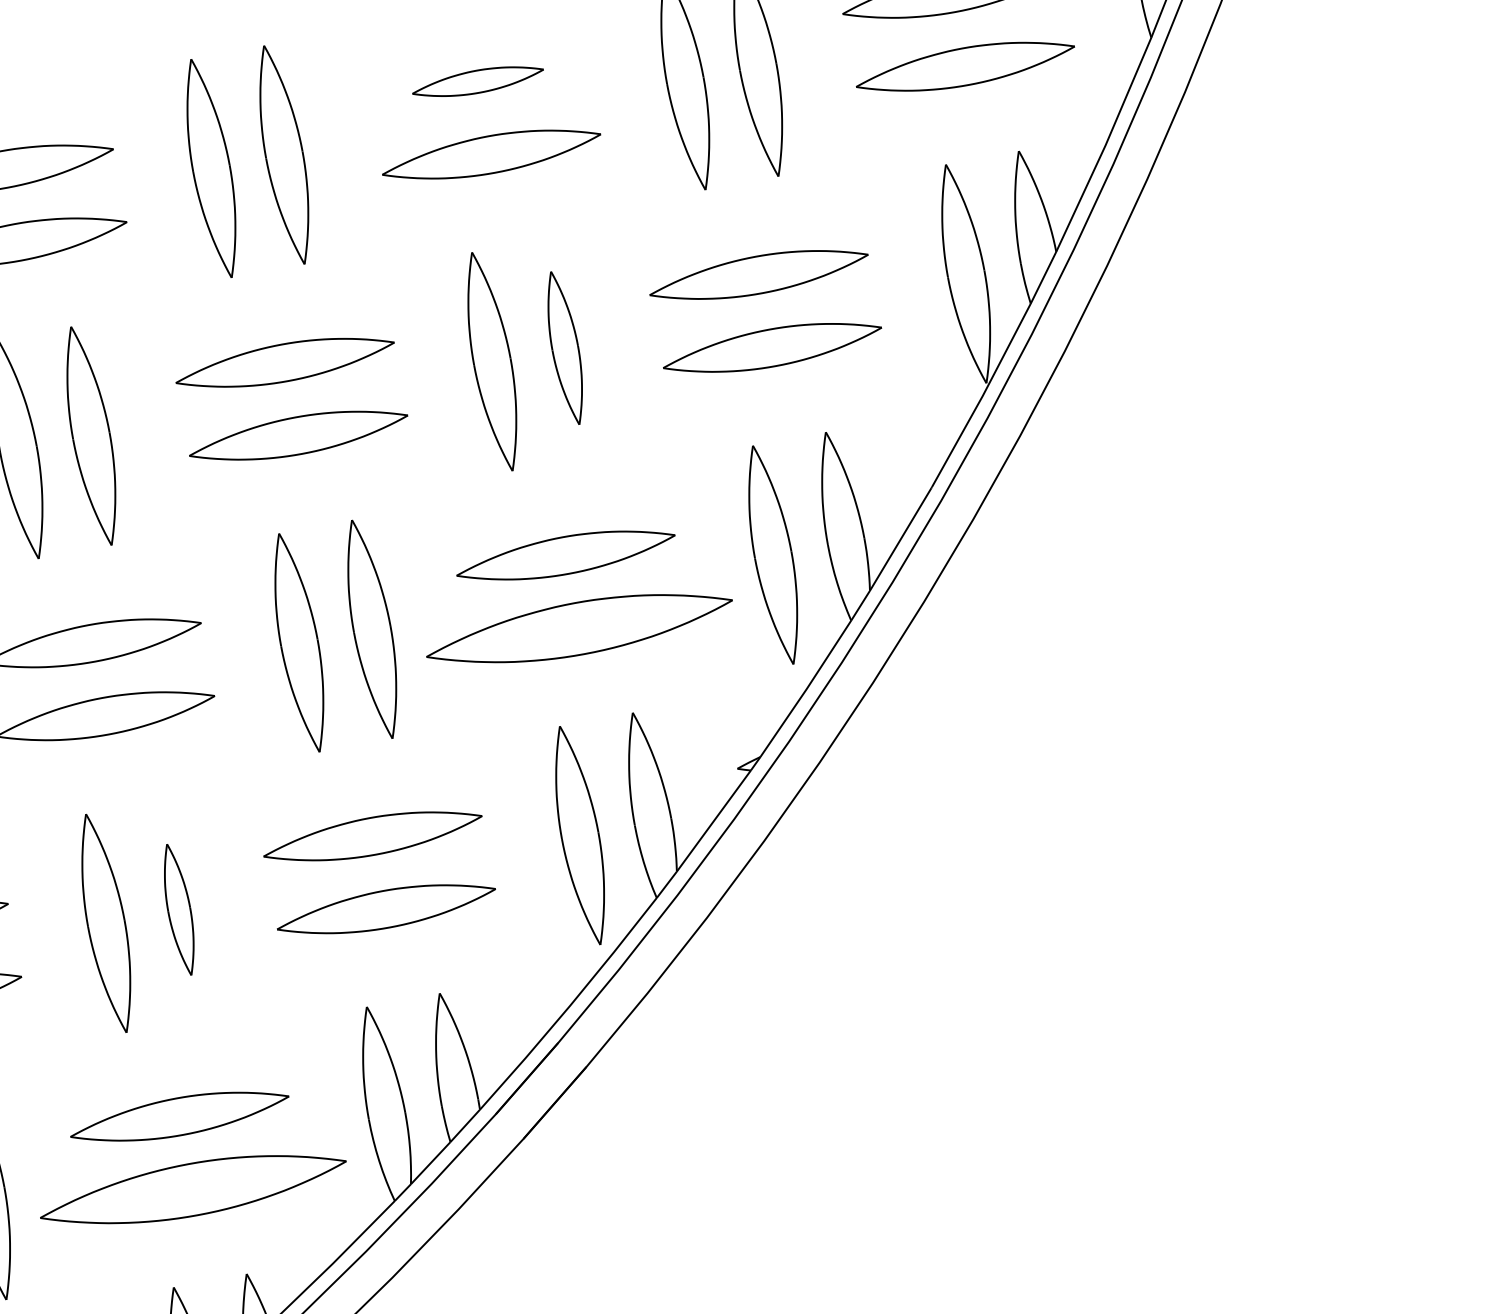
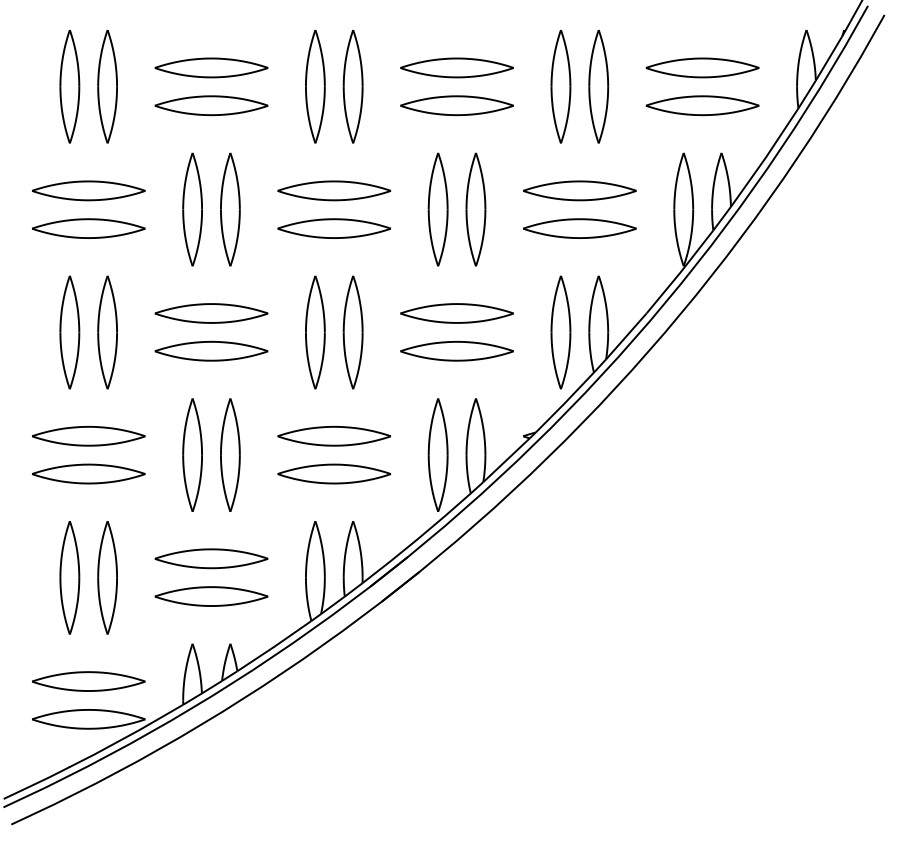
part: (476, 80) -> (456, 67), size x1.67
part: (564, 348) -> (475, 209), size x1.43
part: (578, 627) -> (456, 350), size x0.71
part: (179, 908) -> (230, 454), size x1.67
part: (193, 1189) -> (211, 596), size x0.71

